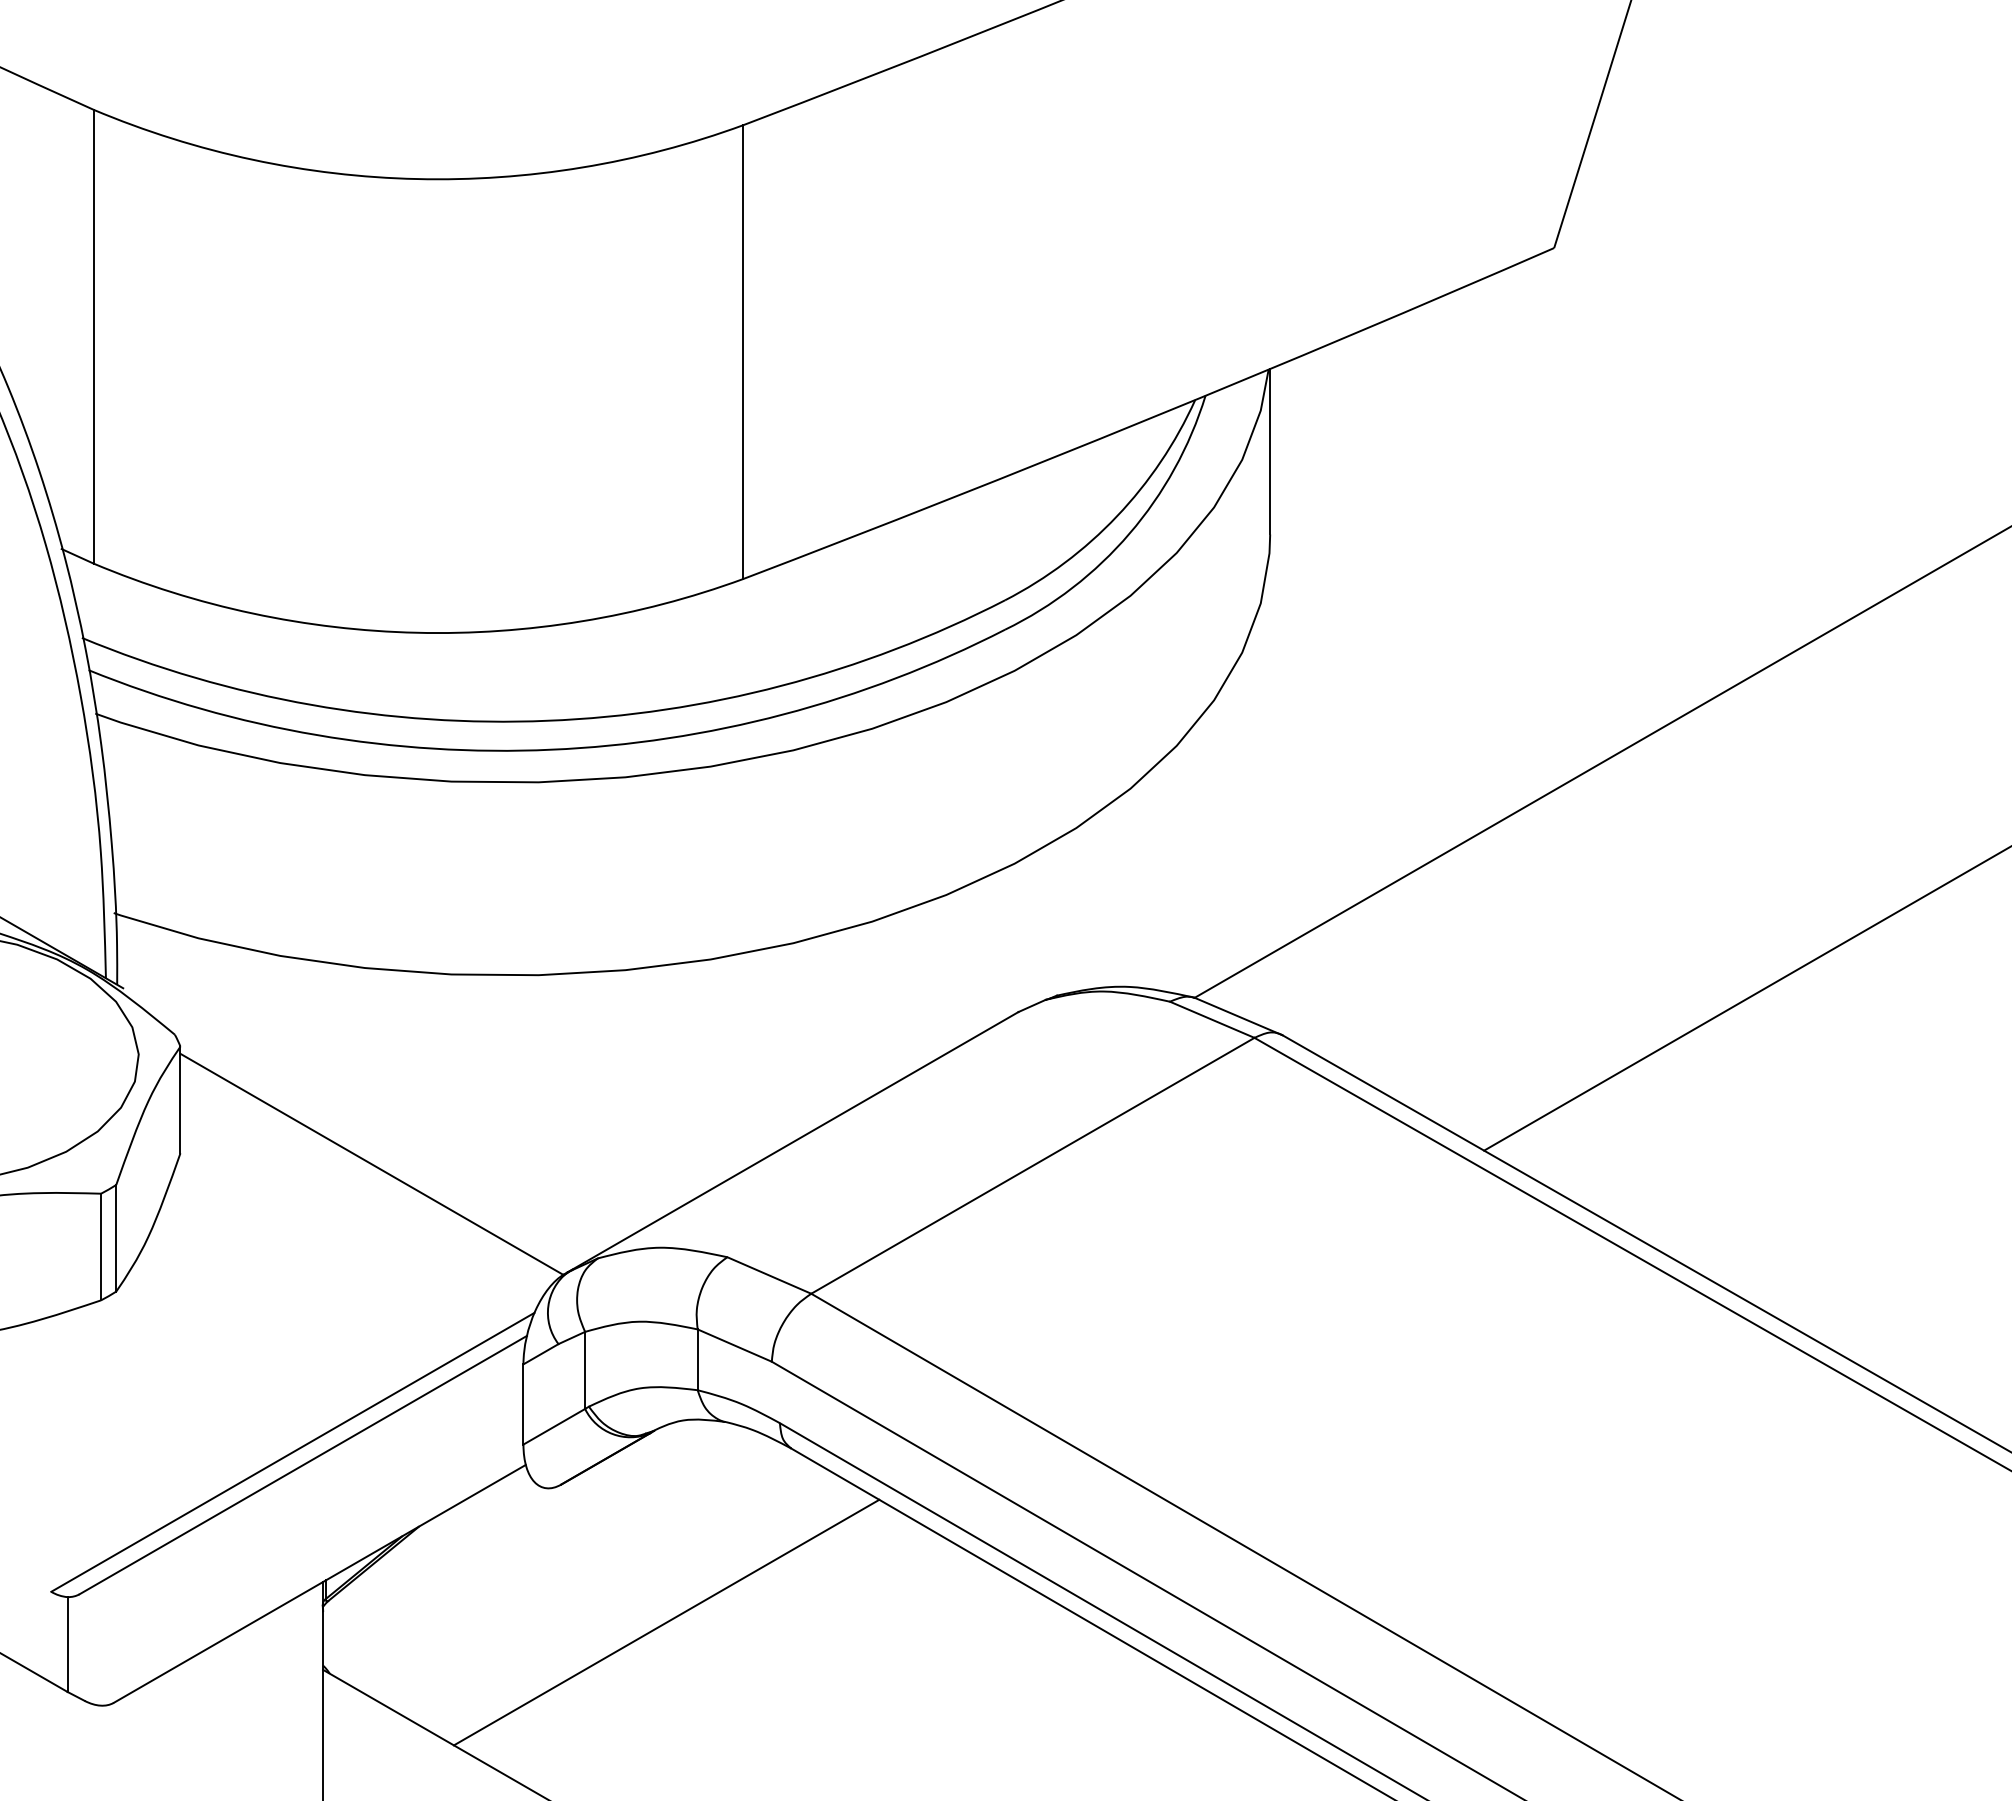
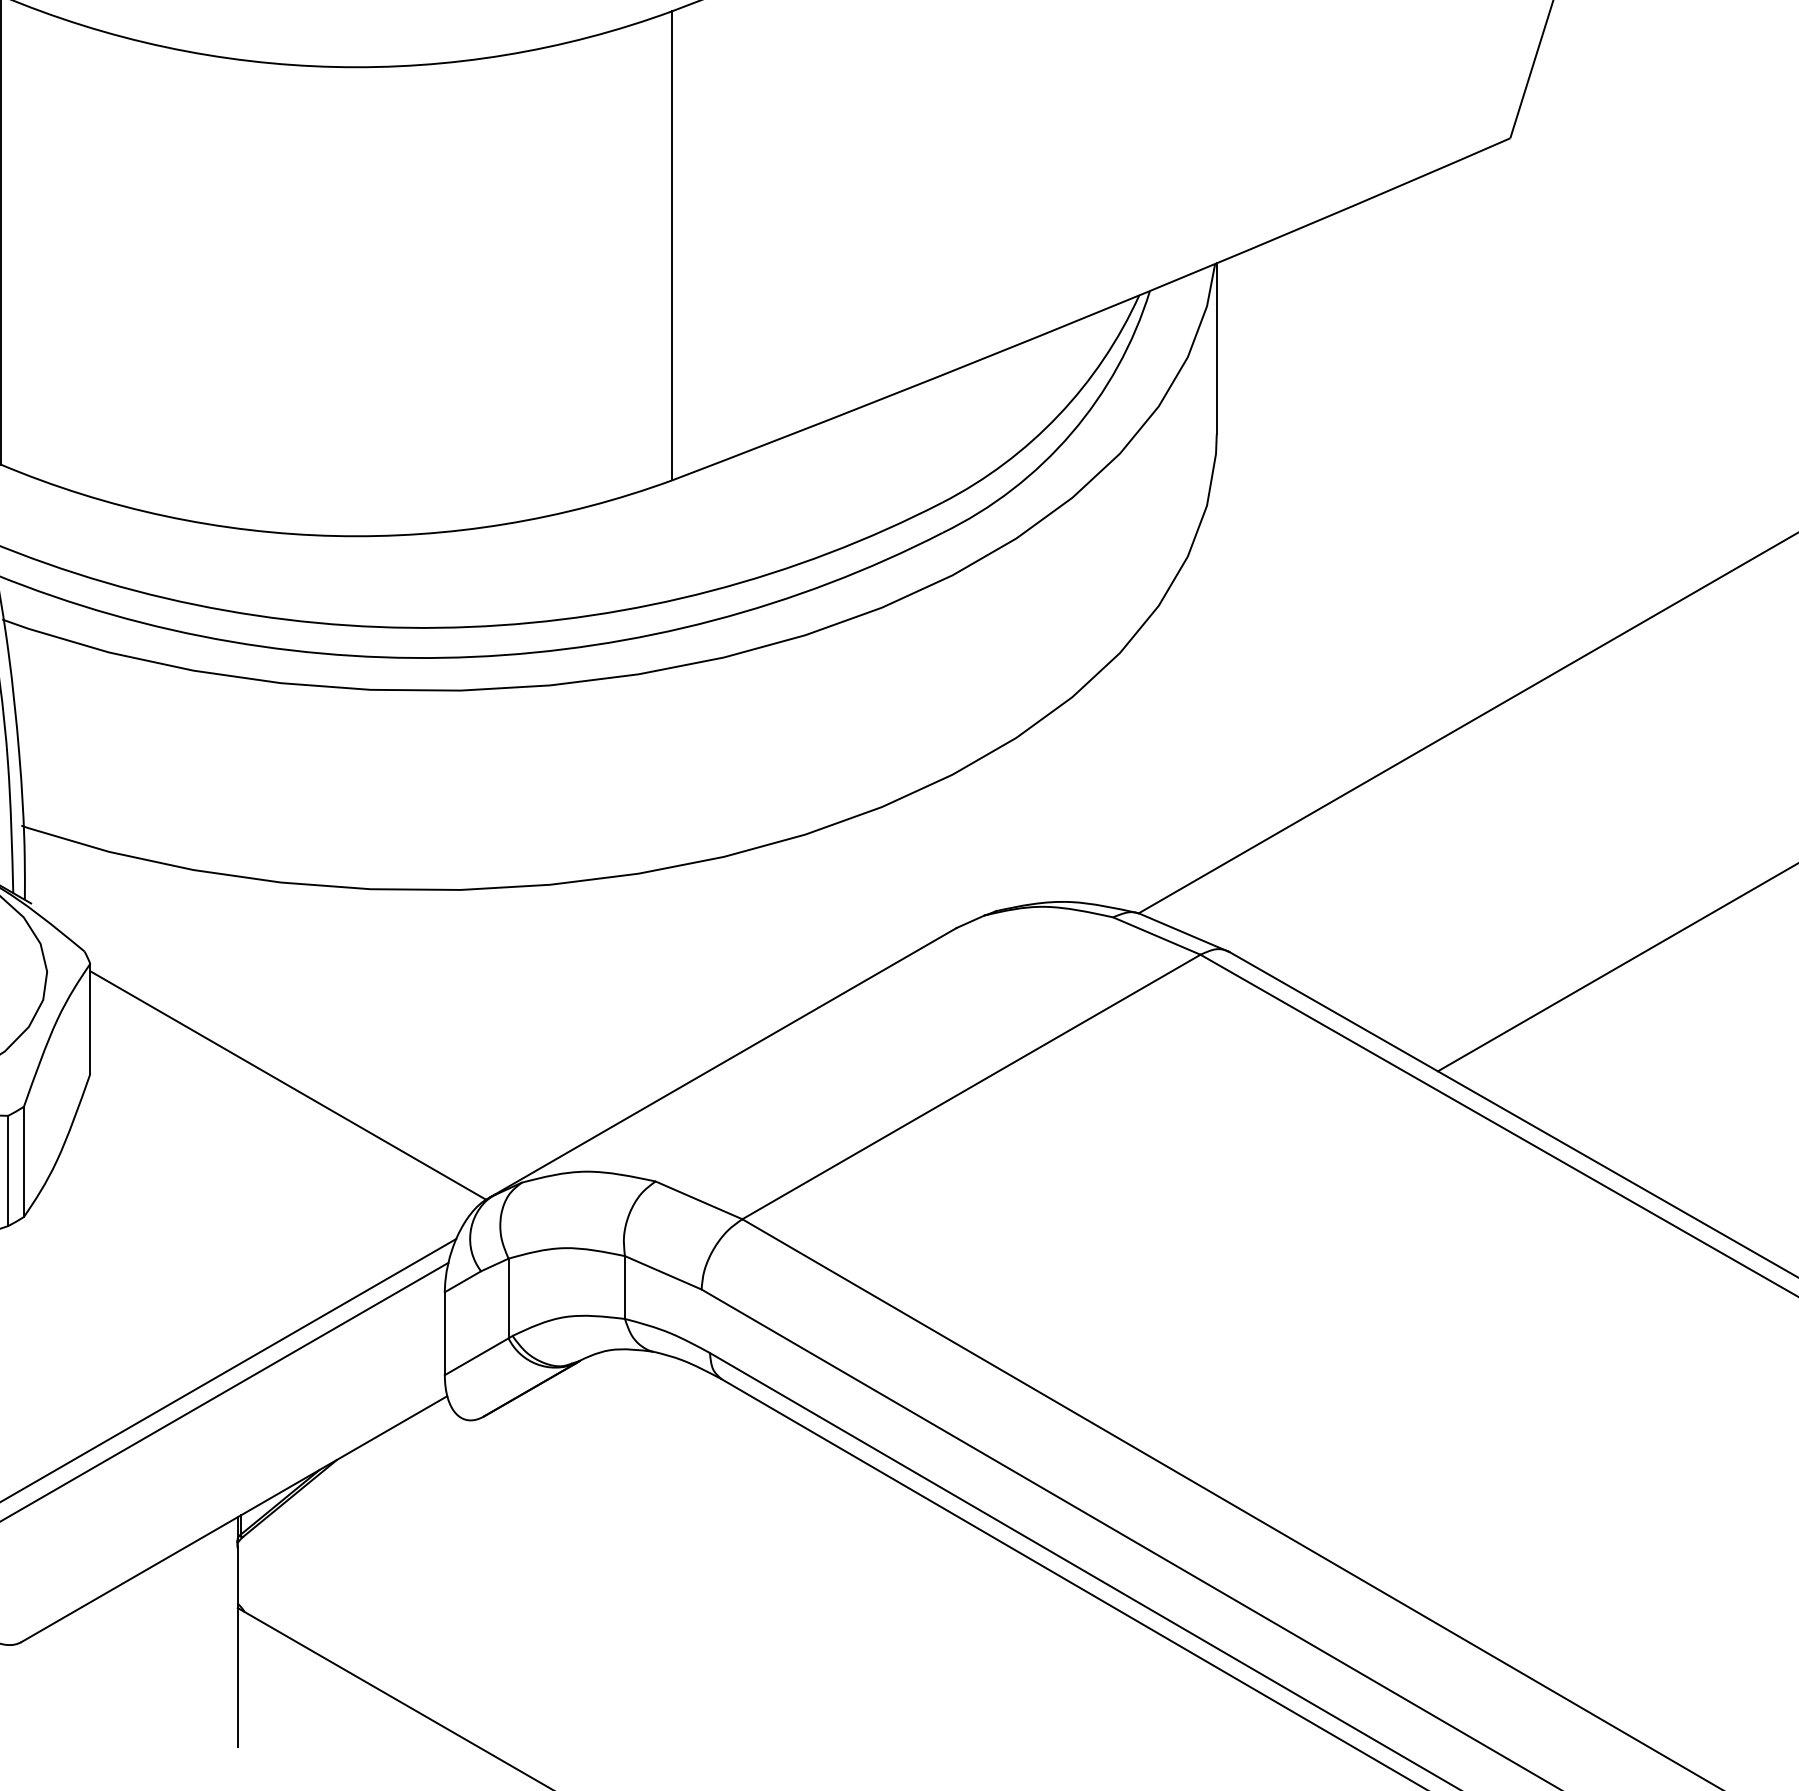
line: (666, 1622) -> (592, 1559), removed

